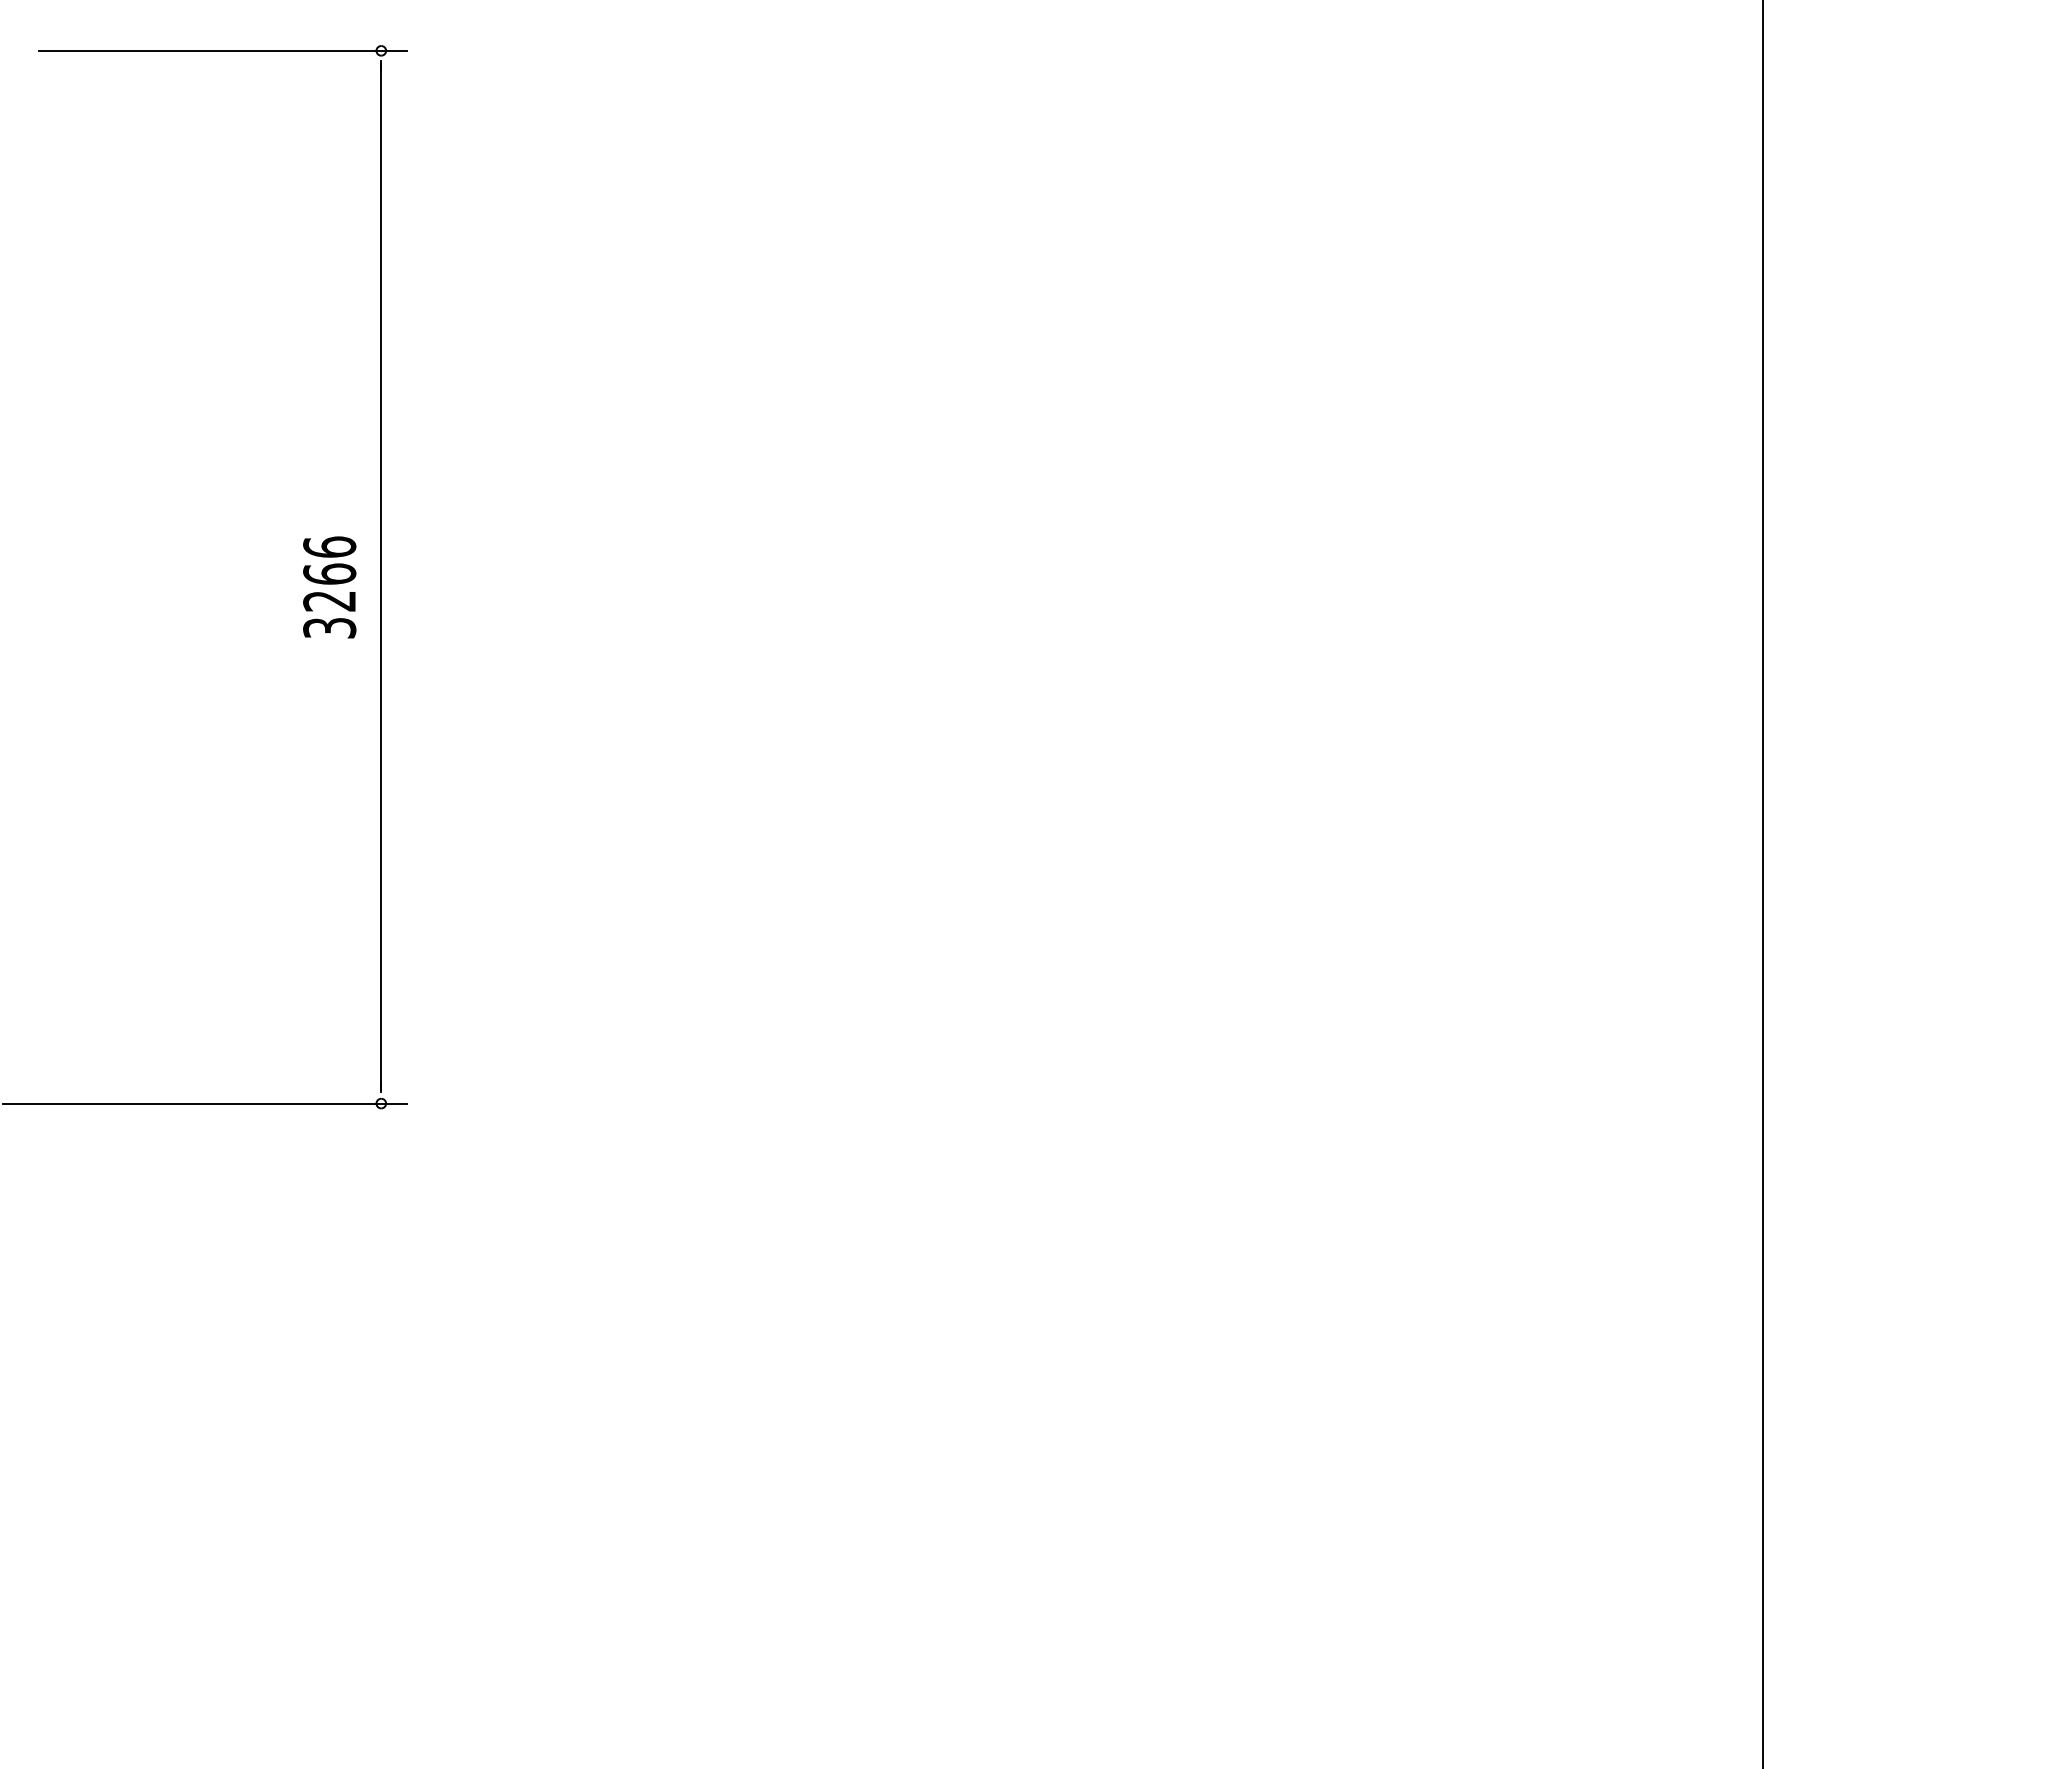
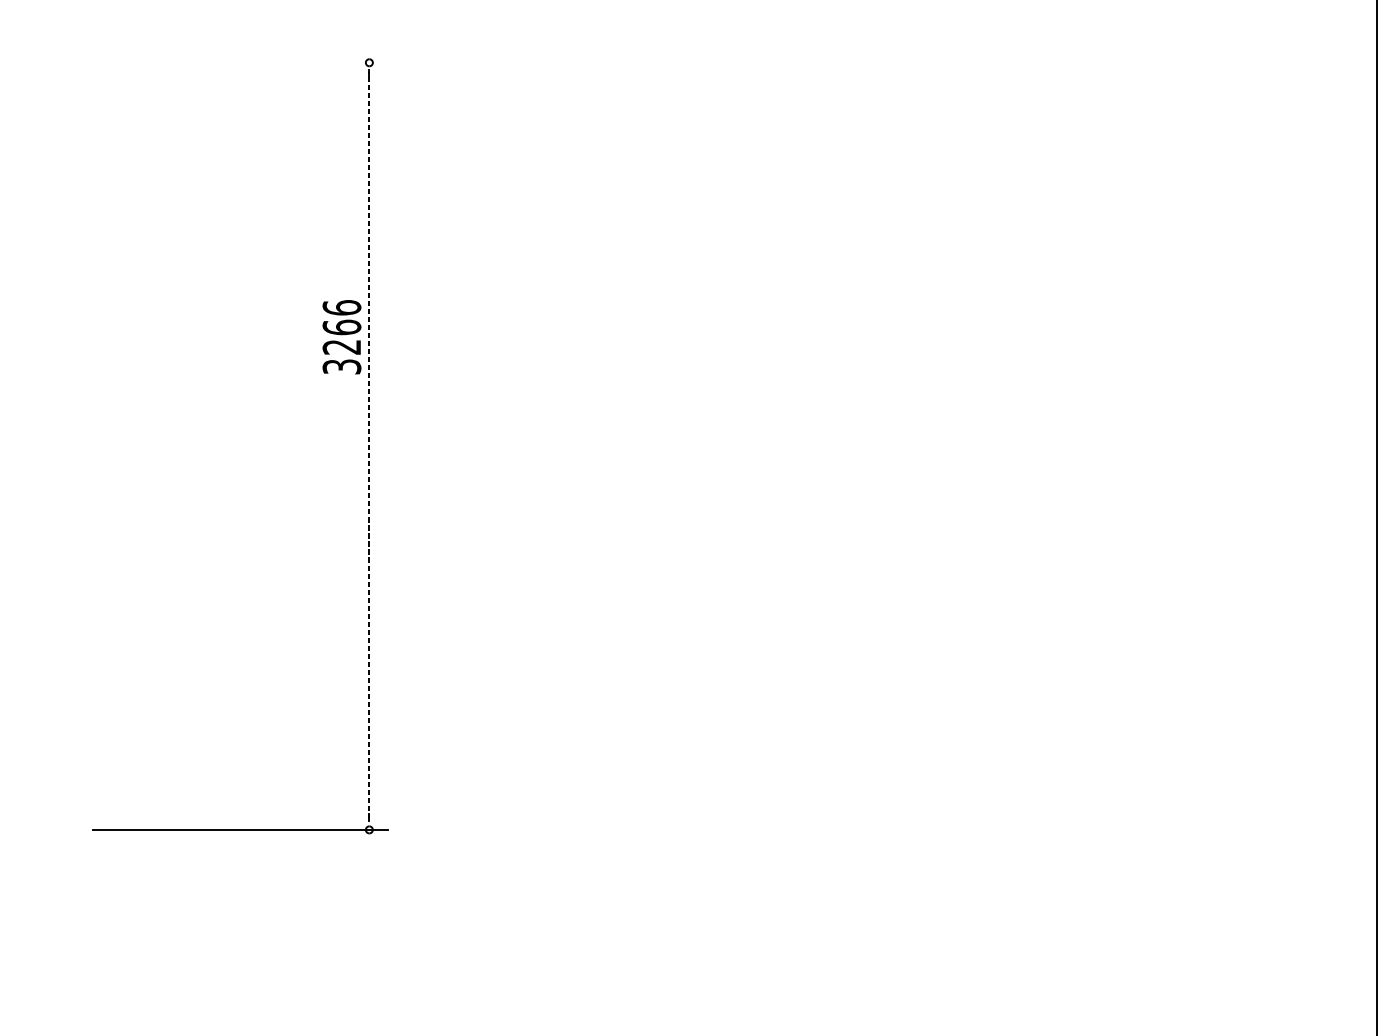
line: (222, 50) -> (253, 62), removed
line: (381, 576) -> (369, 445), solid -> dashed
text: (329, 587) -> (341, 337), moved

